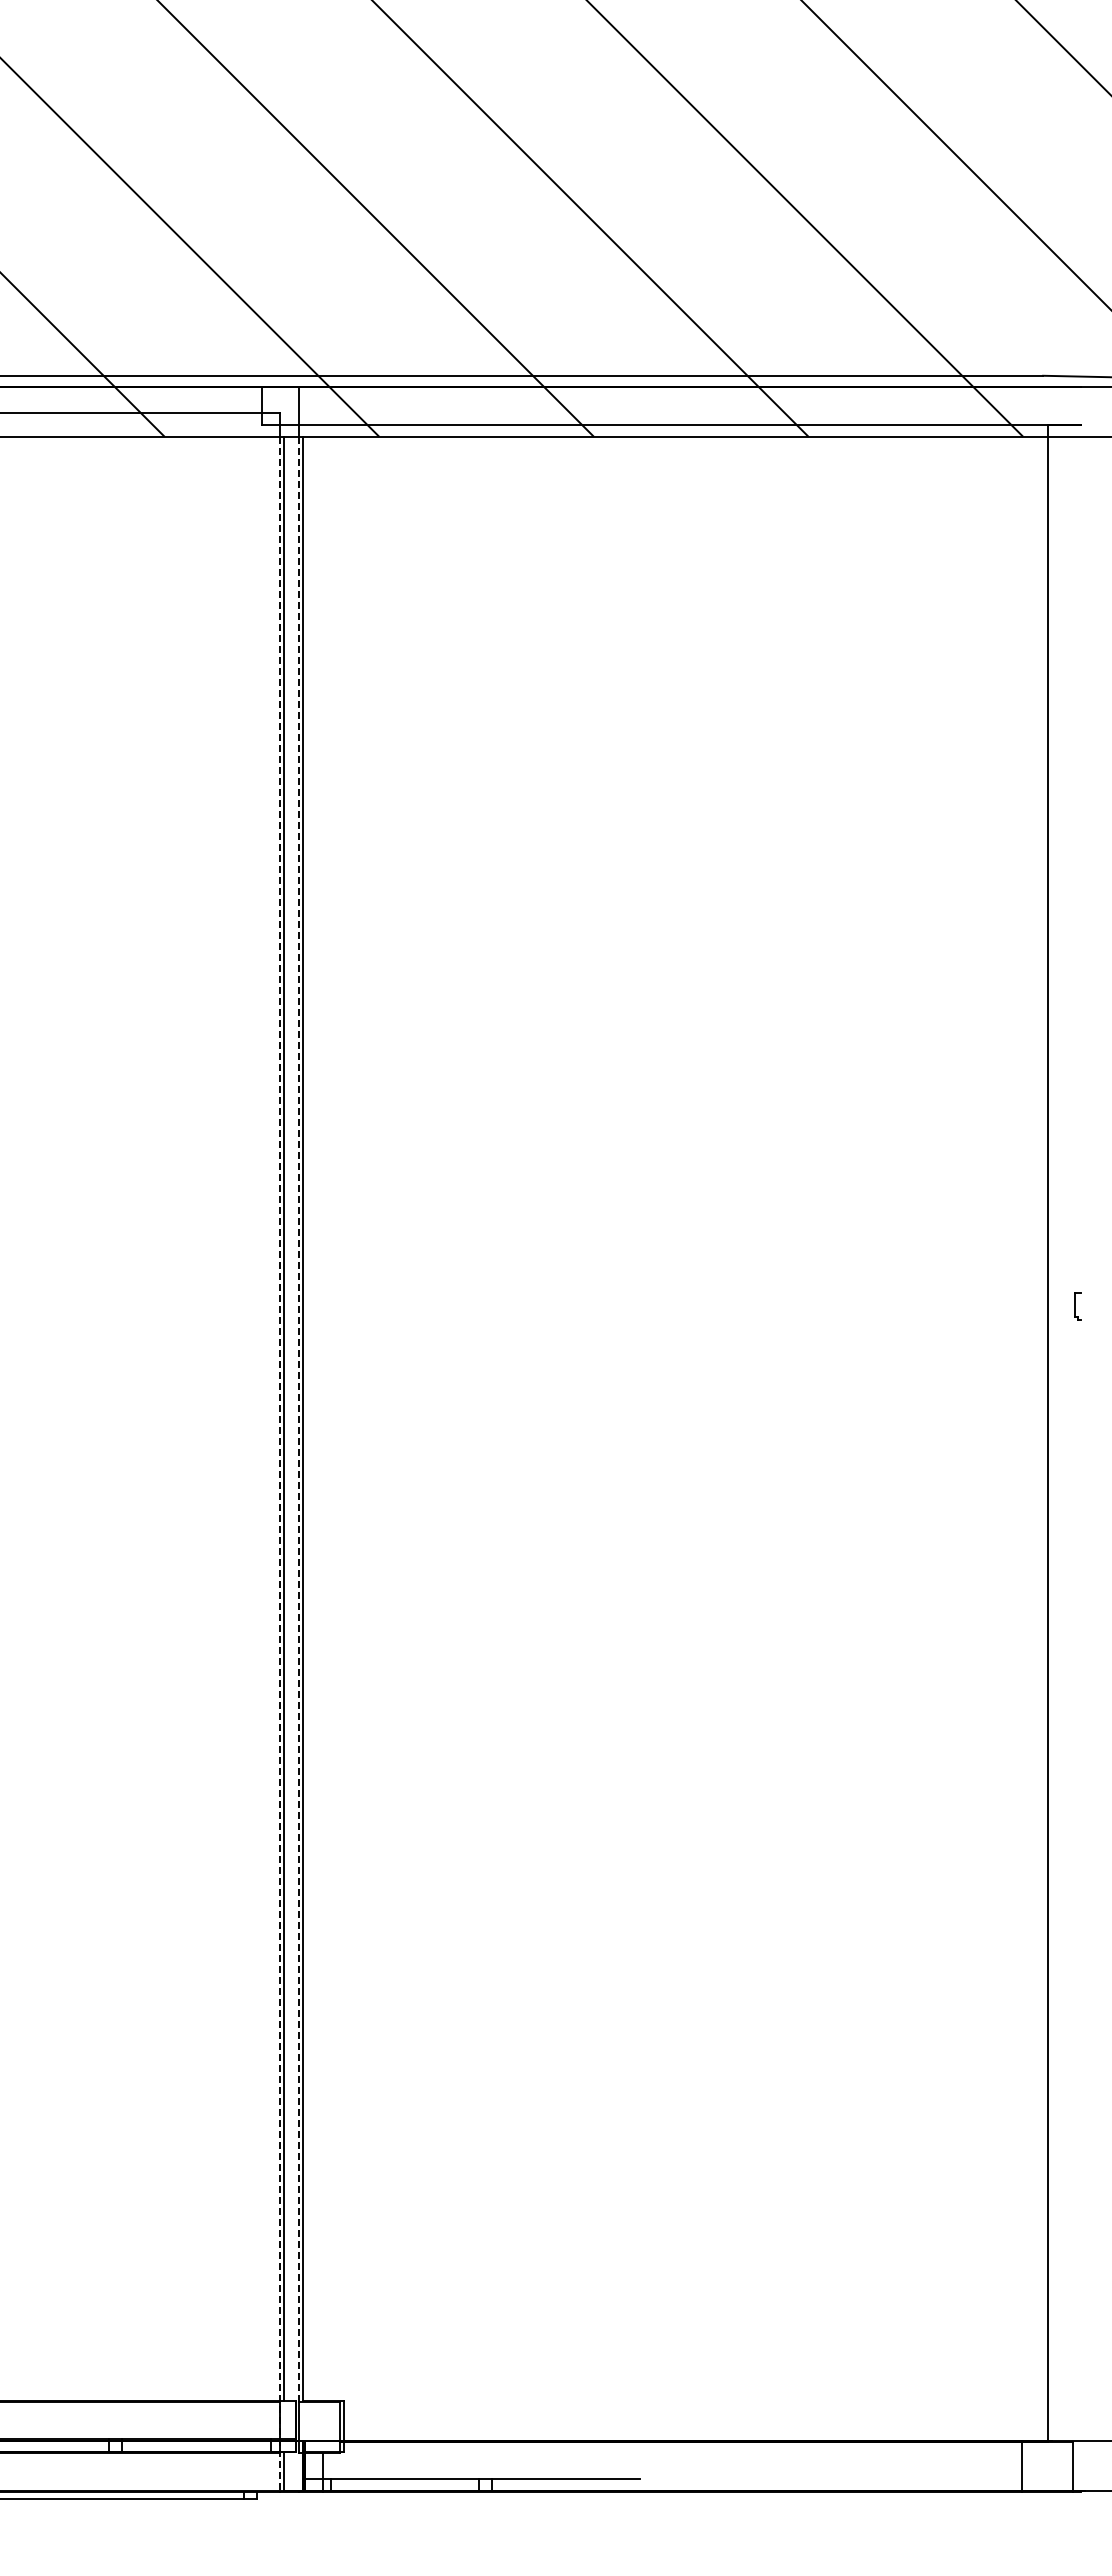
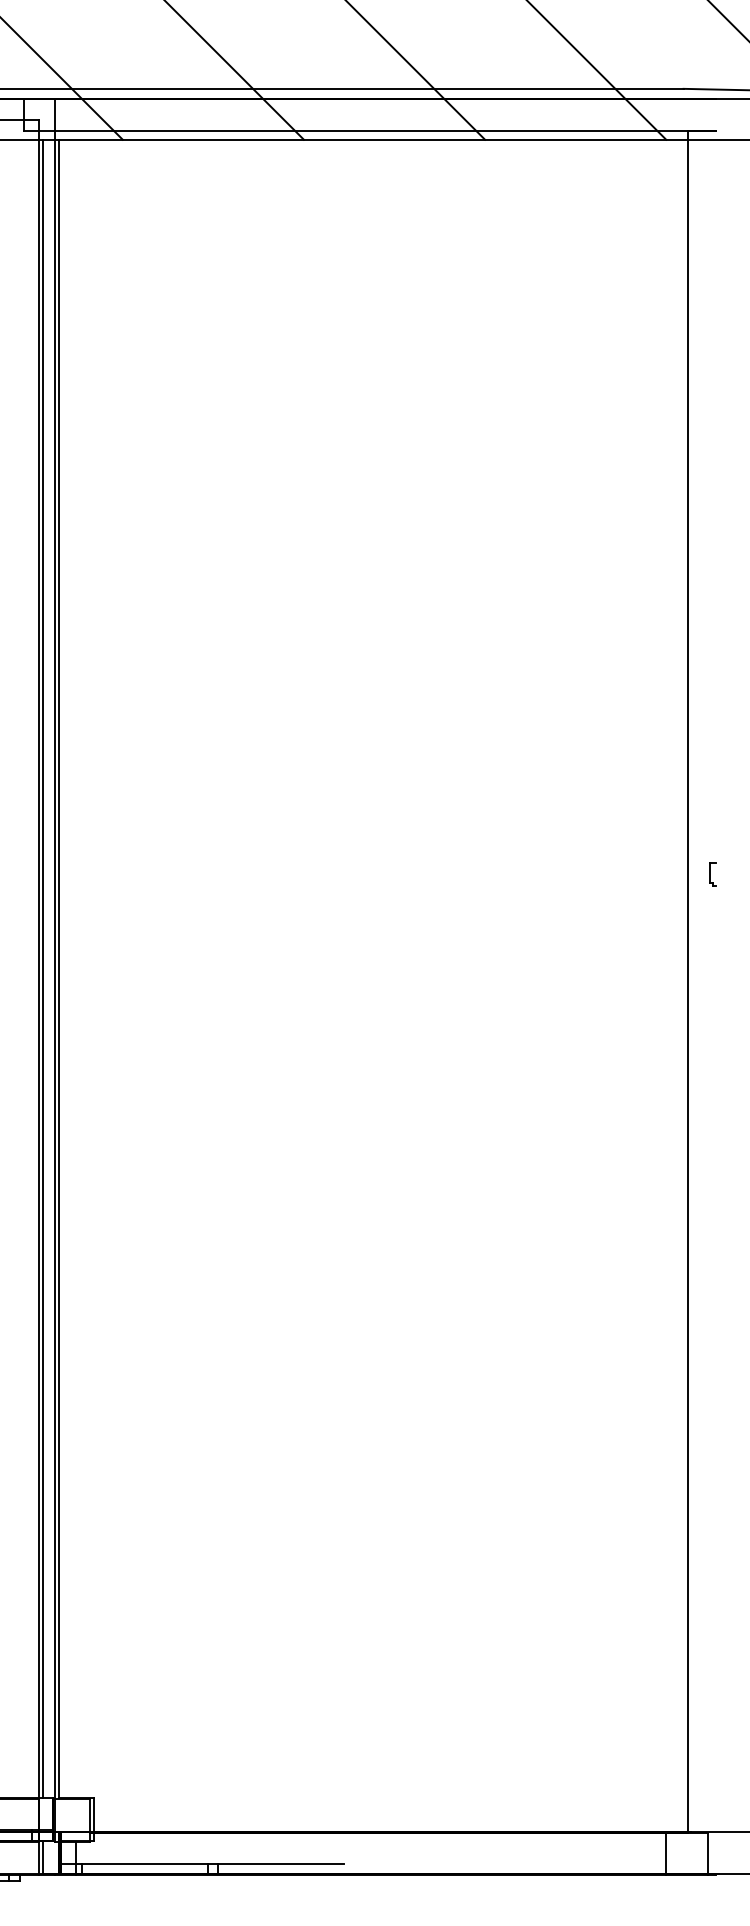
line: (298, 1419) -> (55, 969), dashed -> solid
line: (279, 1464) -> (39, 1007), dashed -> solid

